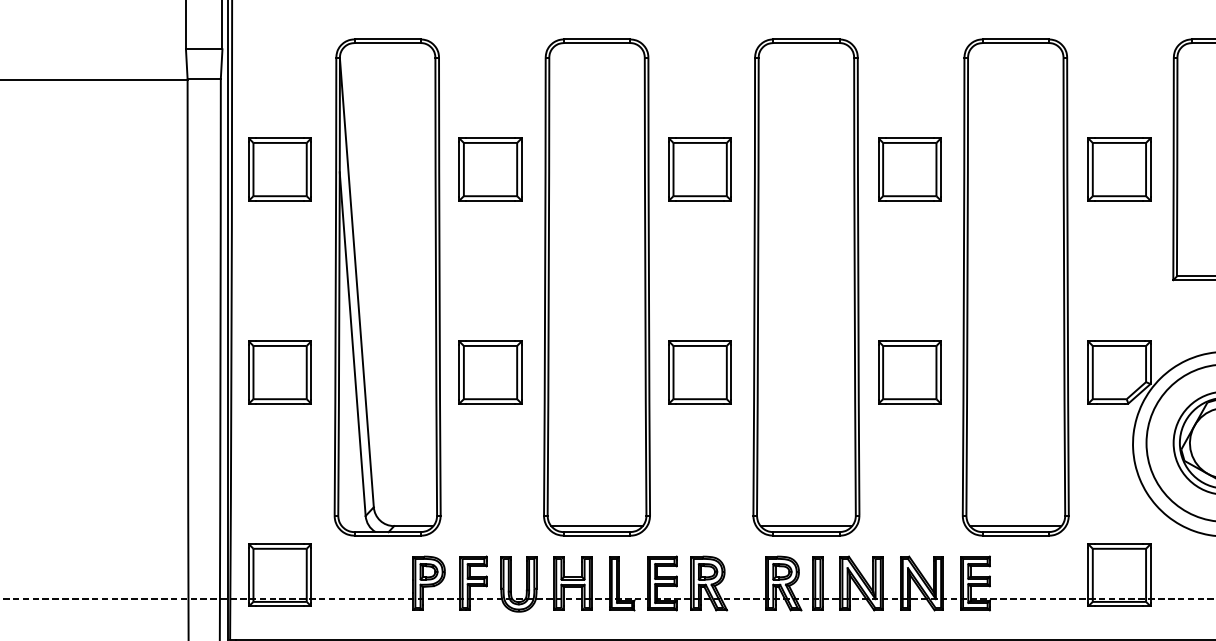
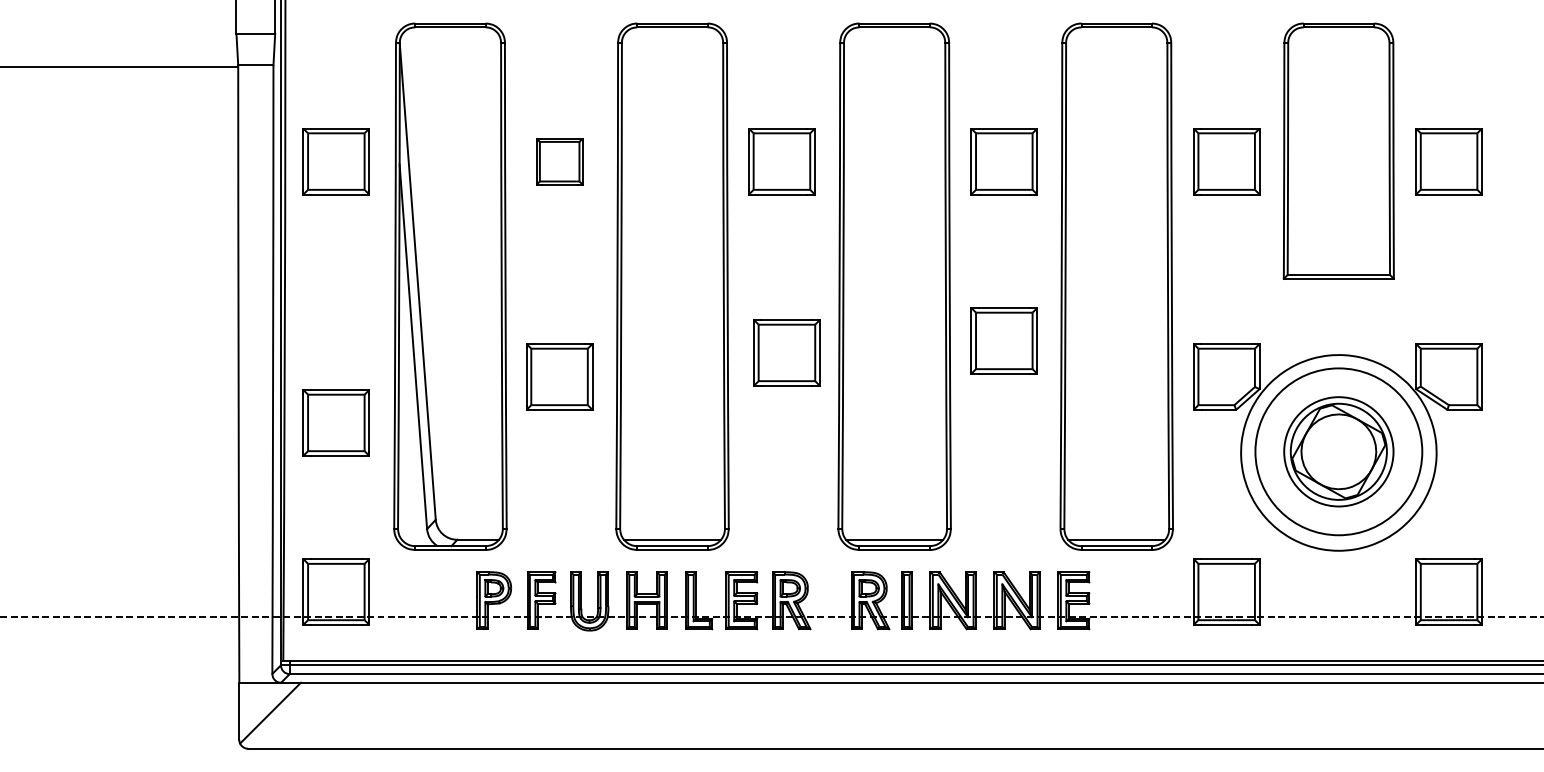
part: (490, 169) -> (559, 161), size x0.7
part: (279, 372) -> (335, 422), moved
part: (699, 372) -> (786, 352), moved
part: (909, 372) -> (1003, 340), moved

